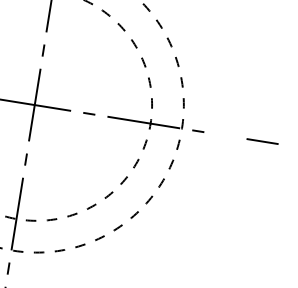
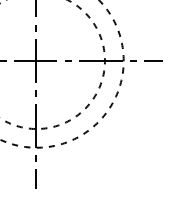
line: (262, 140) -> (153, 60), moved

